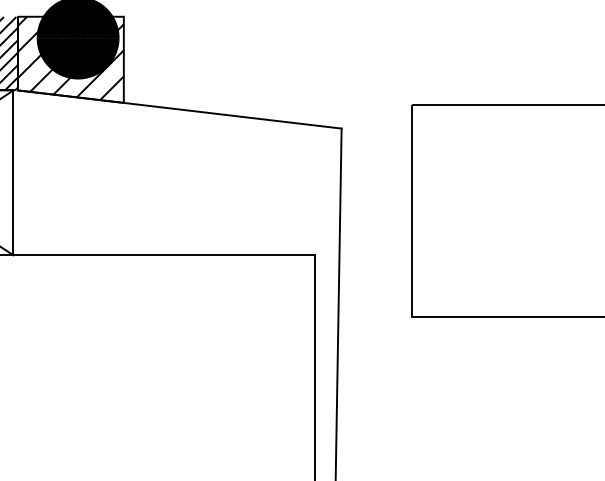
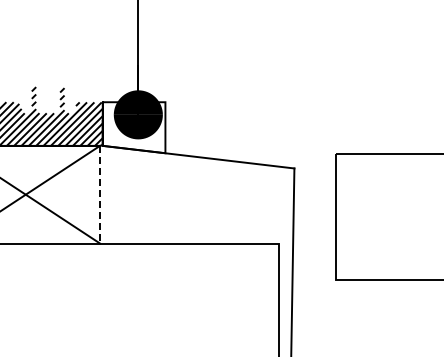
hatch: (69, 59) -> (133, 127), removed
line: (14, 172) -> (100, 194), solid -> dashed

